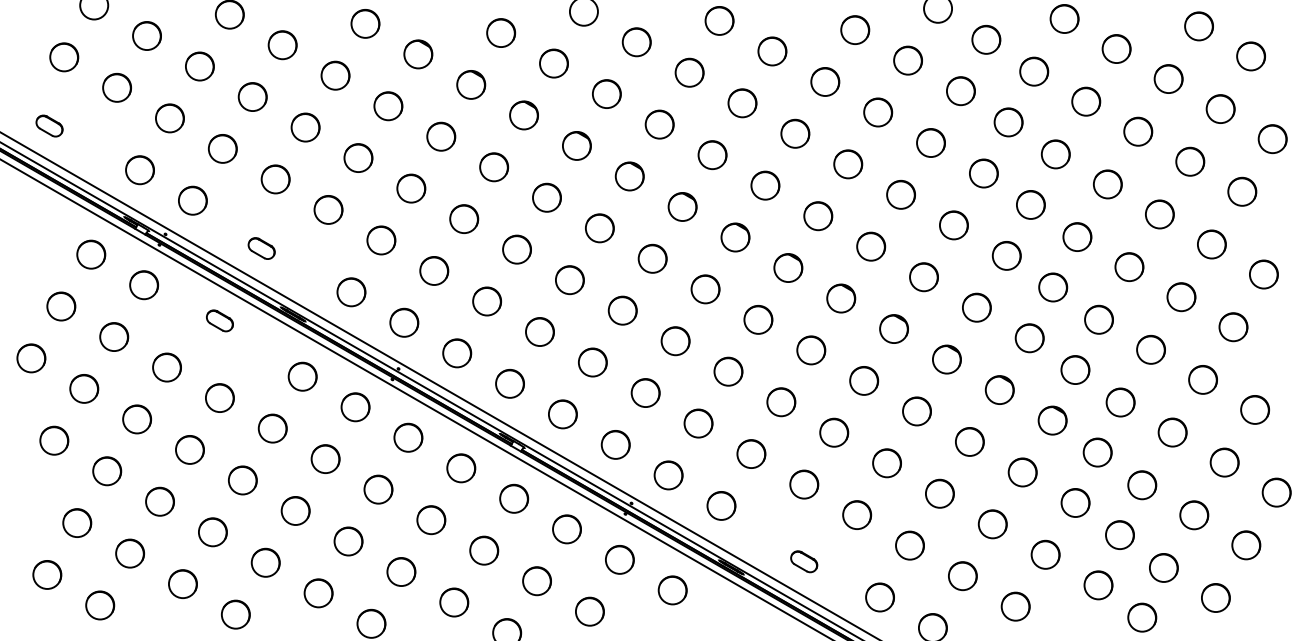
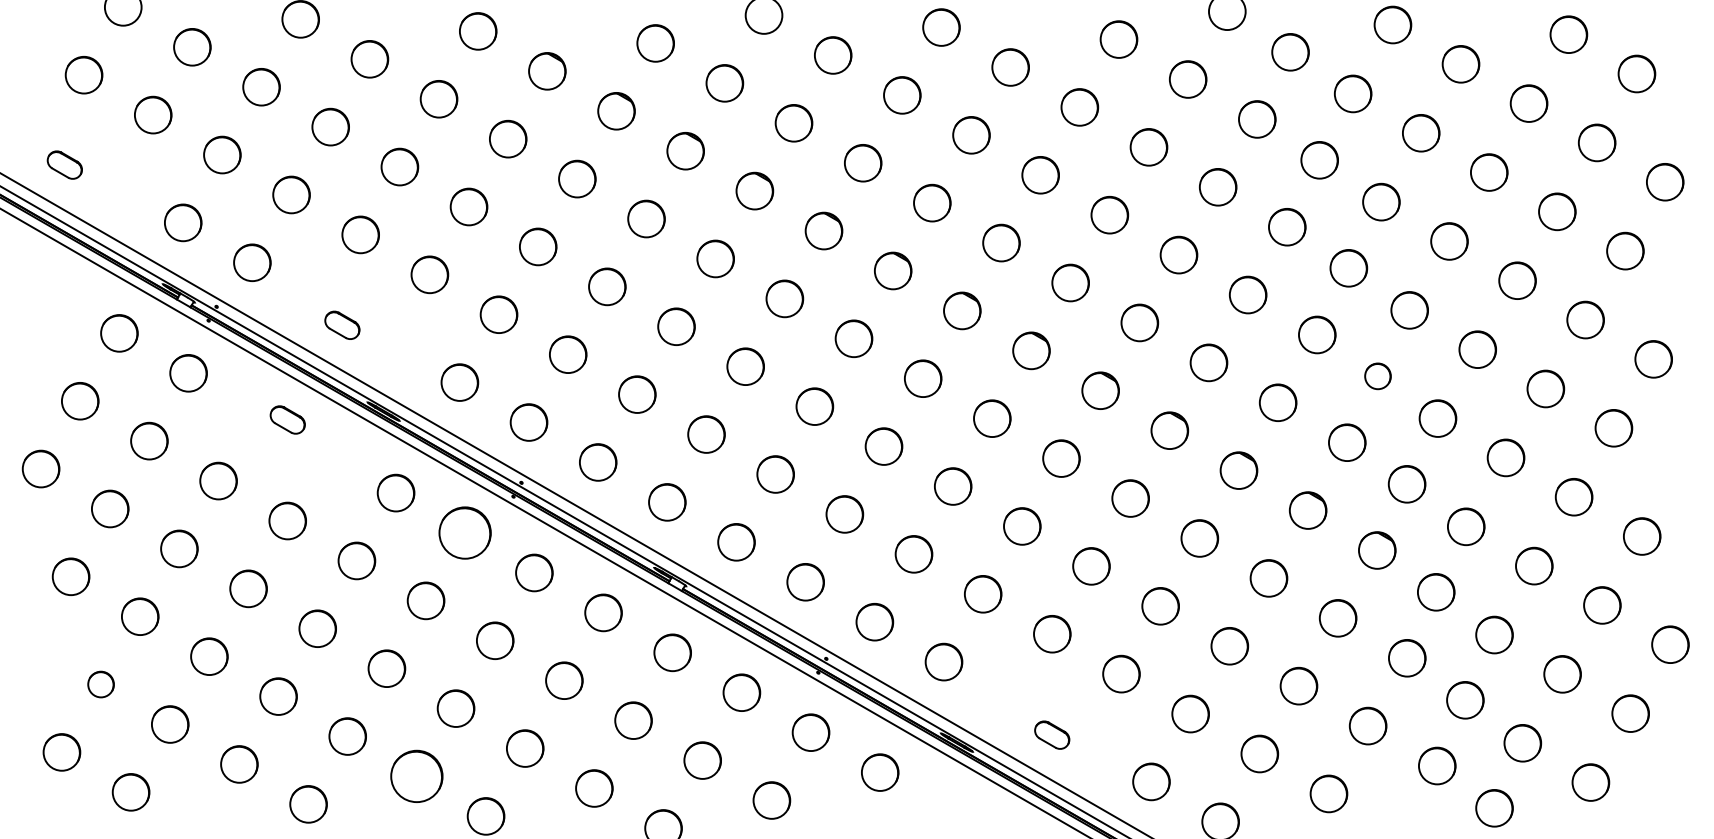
part: (1052, 287) -> (1377, 376), size x0.7
part: (355, 406) -> (465, 532), size x1.4
part: (76, 523) -> (100, 684), size x0.7
part: (318, 593) -> (416, 776), size x1.4

